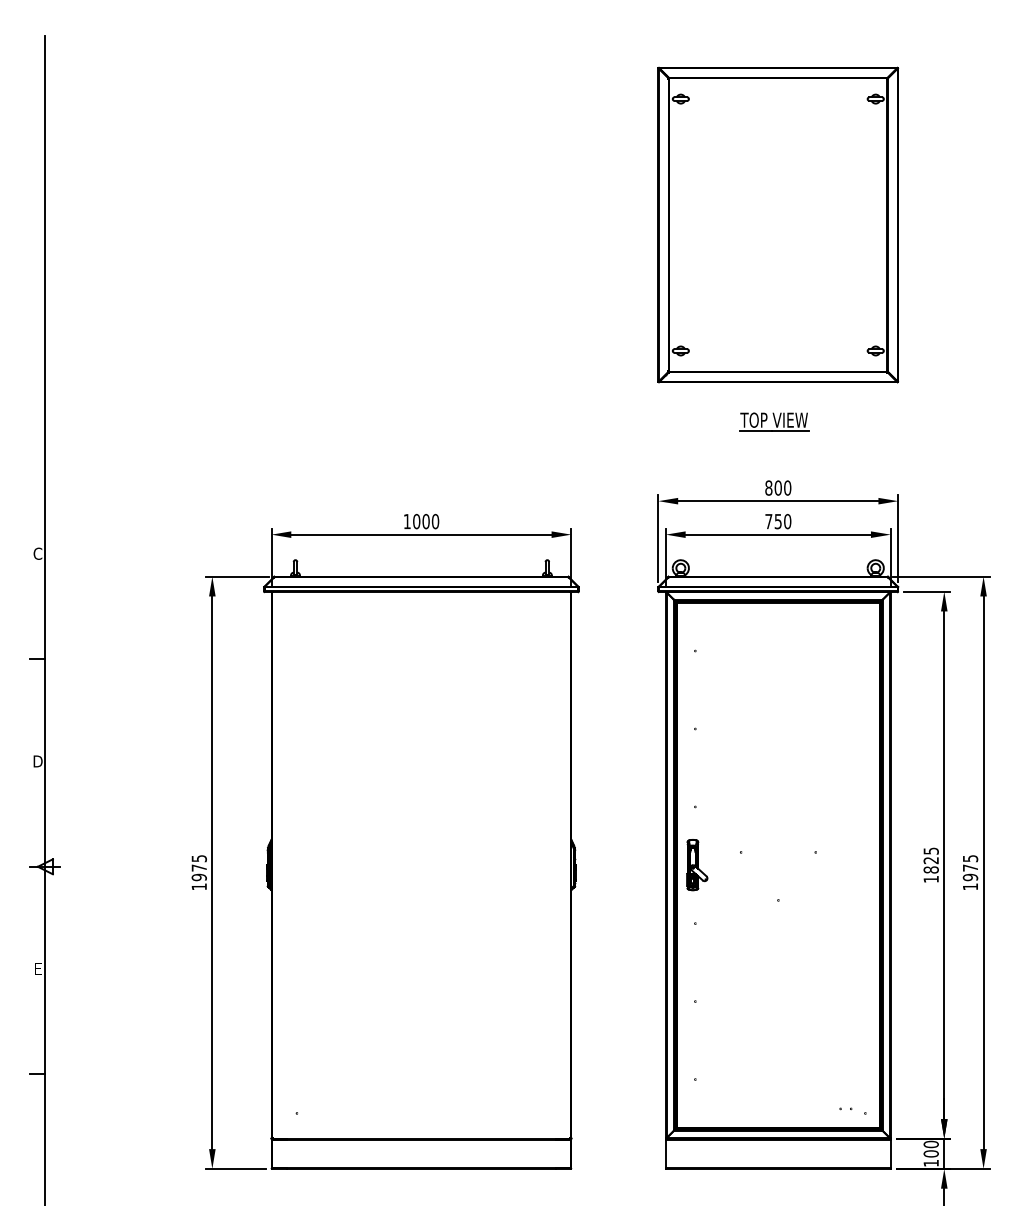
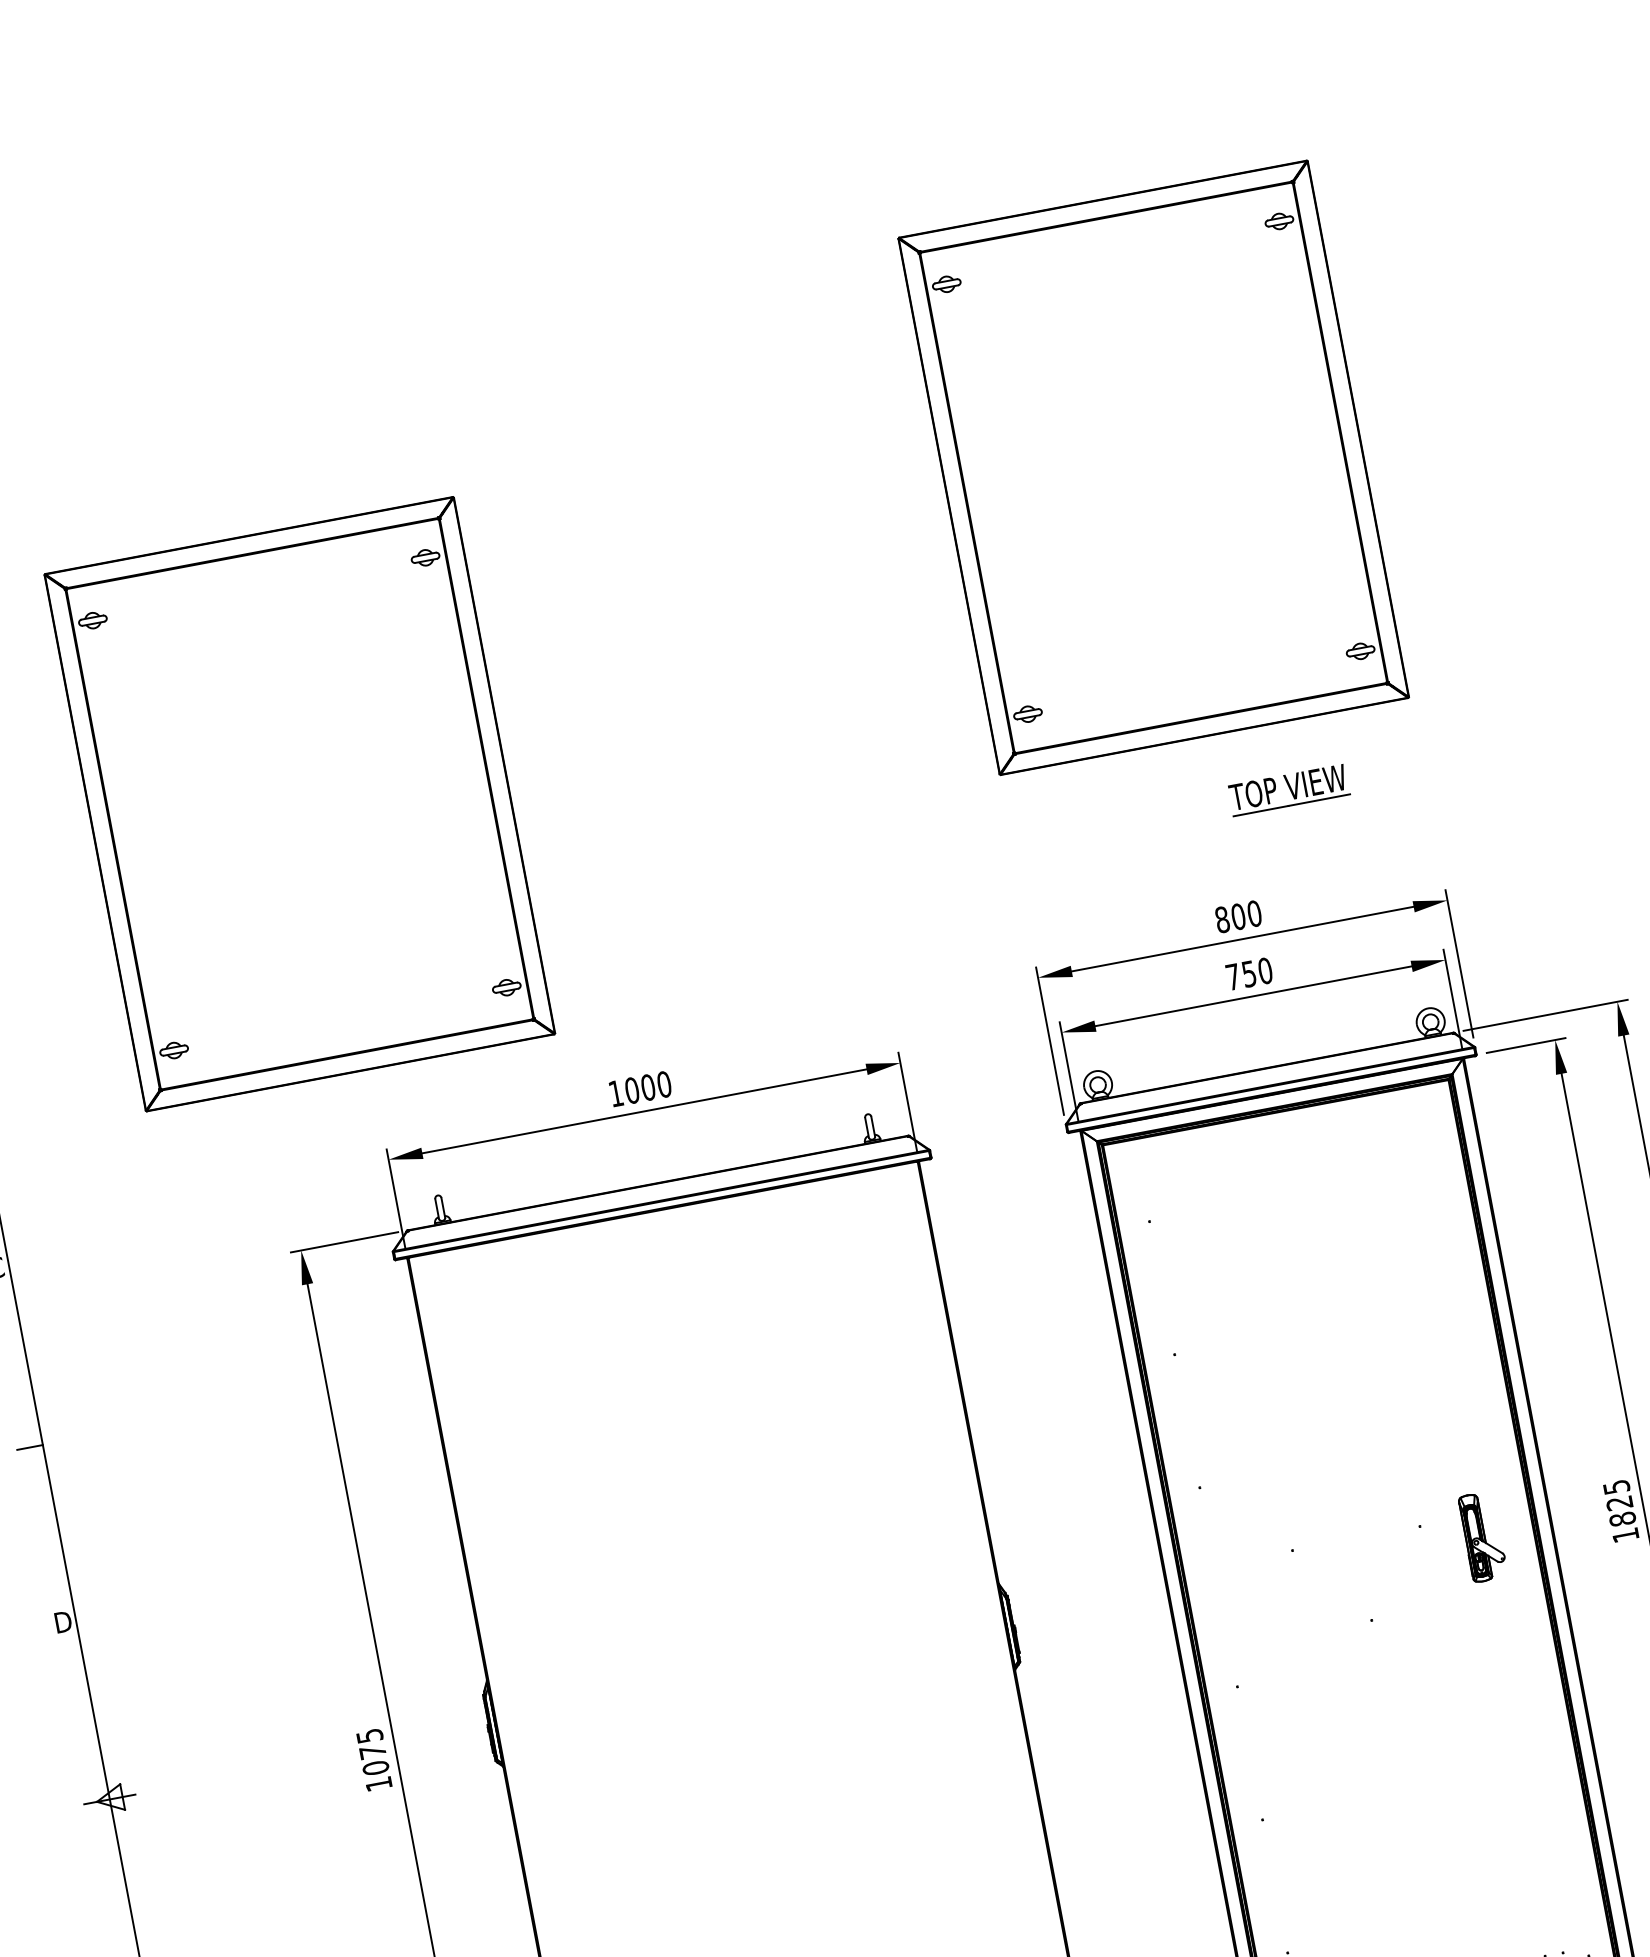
part: (259, 323) -> (300, 803), added
part: (774, 421) -> (1289, 789), moved
part: (697, 865) -> (1483, 1537), moved
text: (199, 877) -> (376, 1768), 1975 -> 1075

